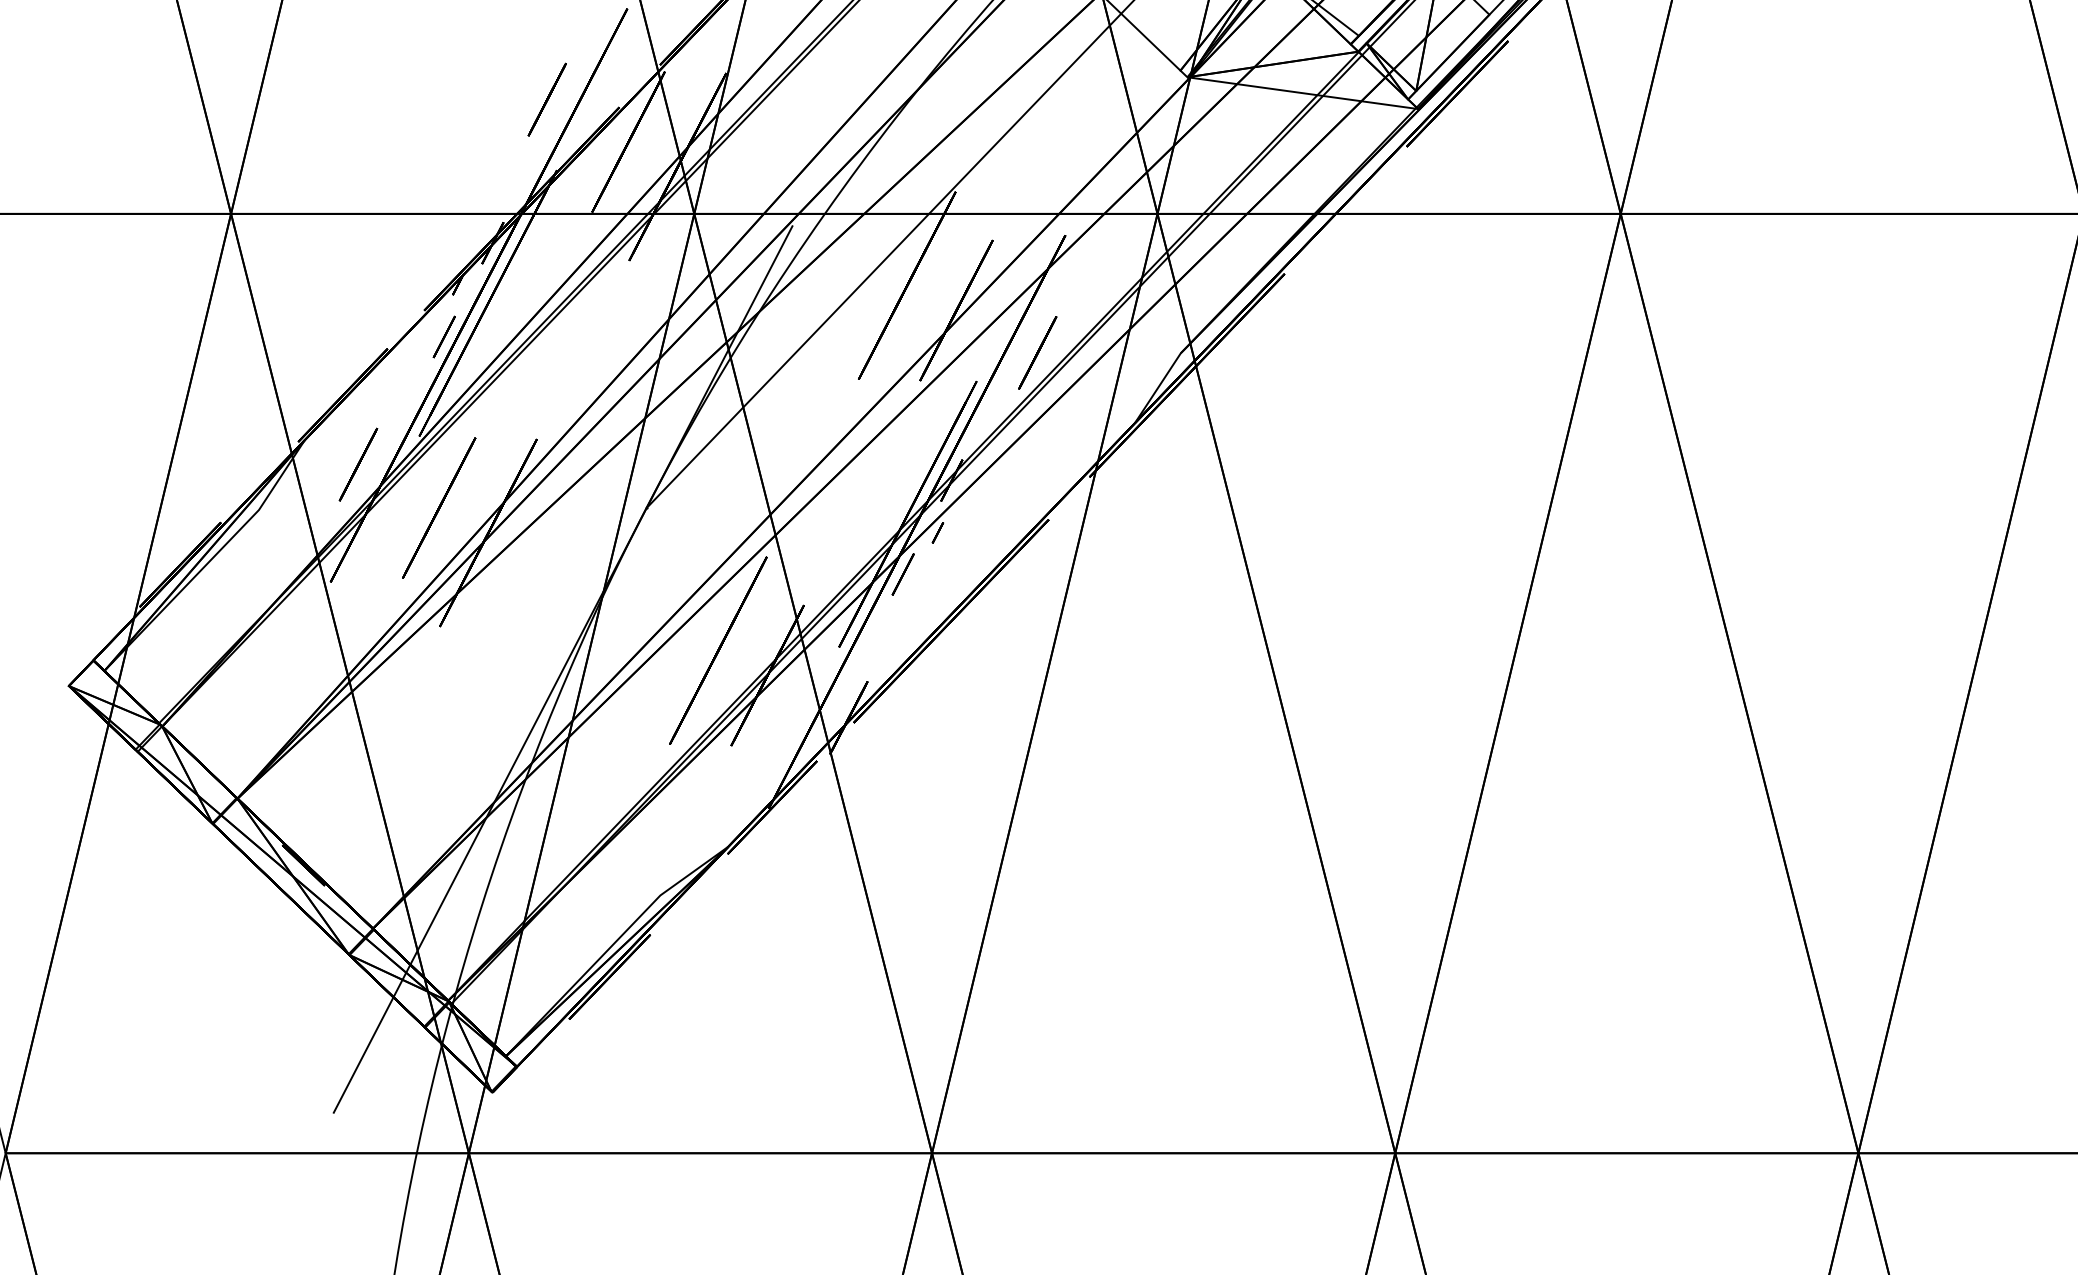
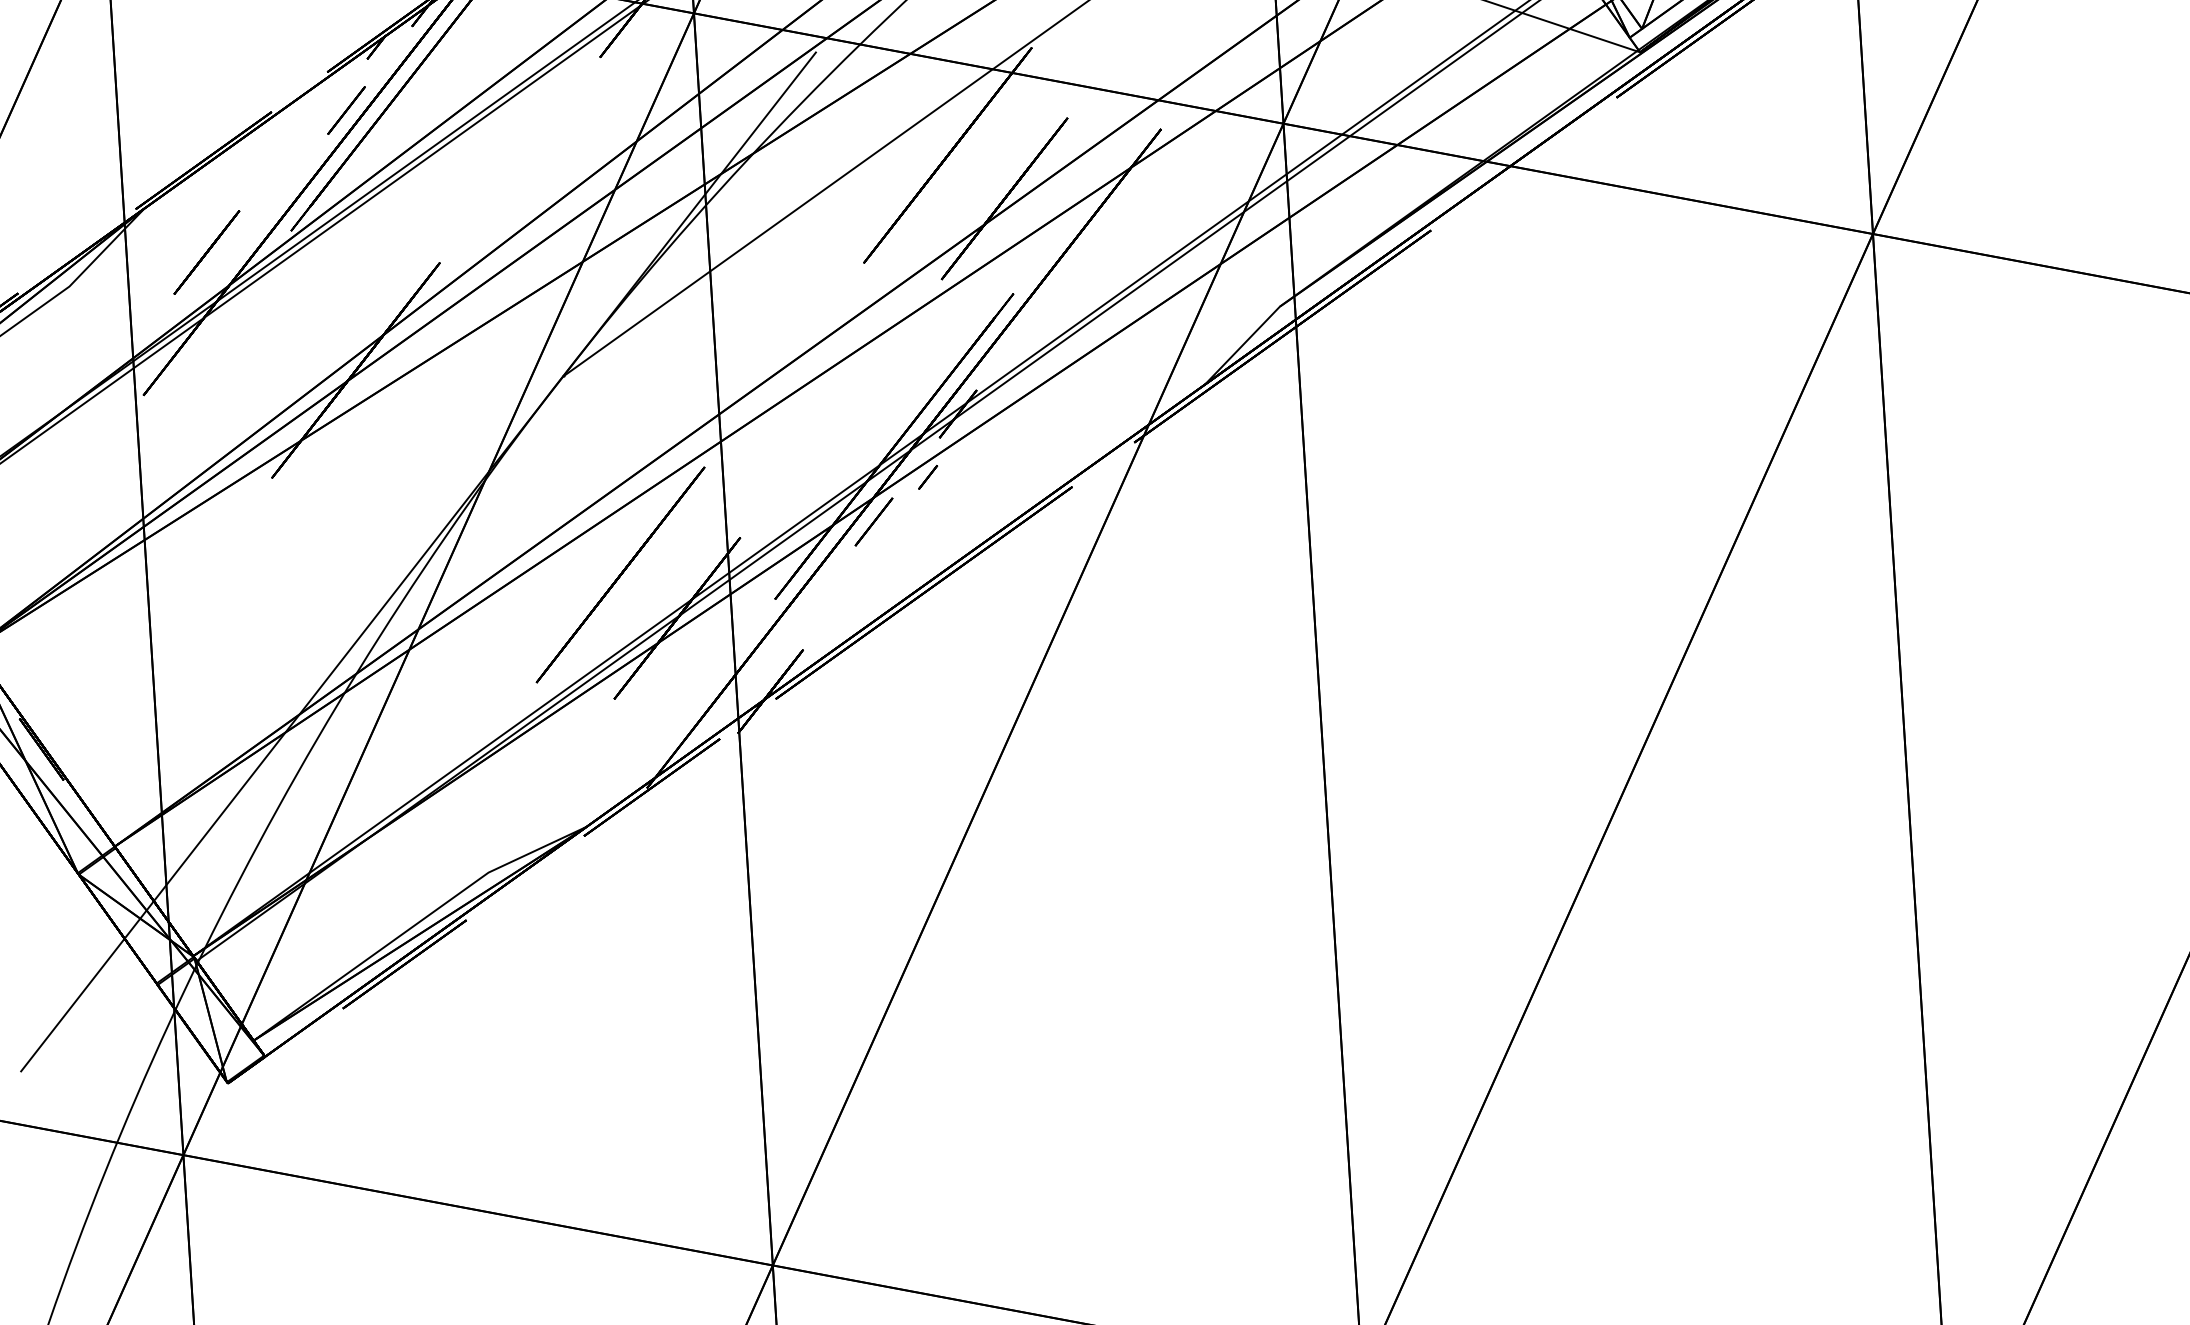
line: (1037, 352) -> (1097, 271), removed
line: (439, 507) -> (299, 326), removed

